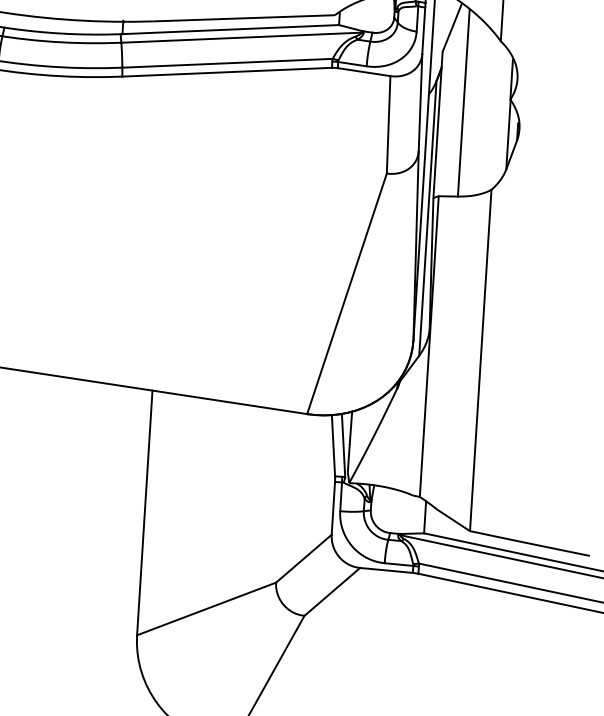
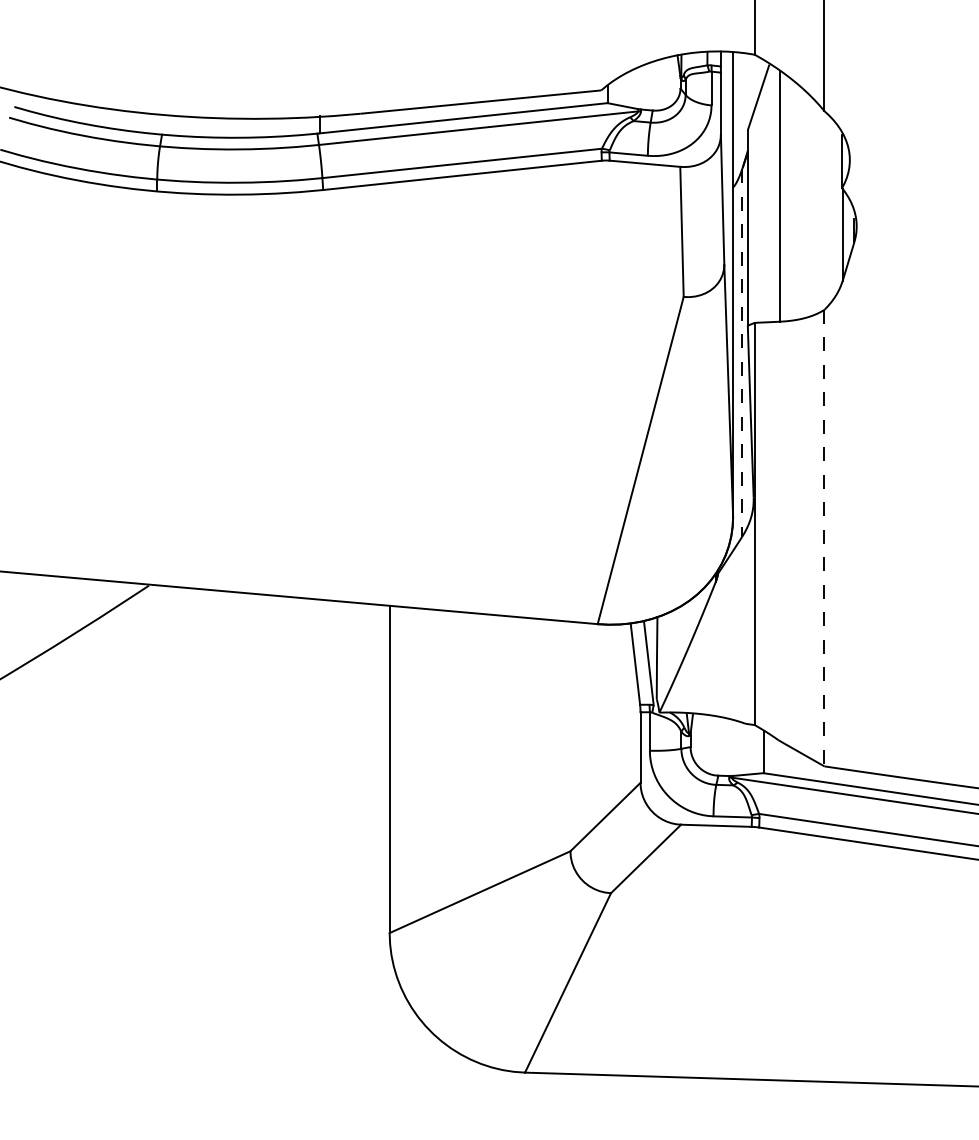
line: (428, 218) -> (742, 353), solid -> dashed
line: (480, 360) -> (824, 538), solid -> dashed

